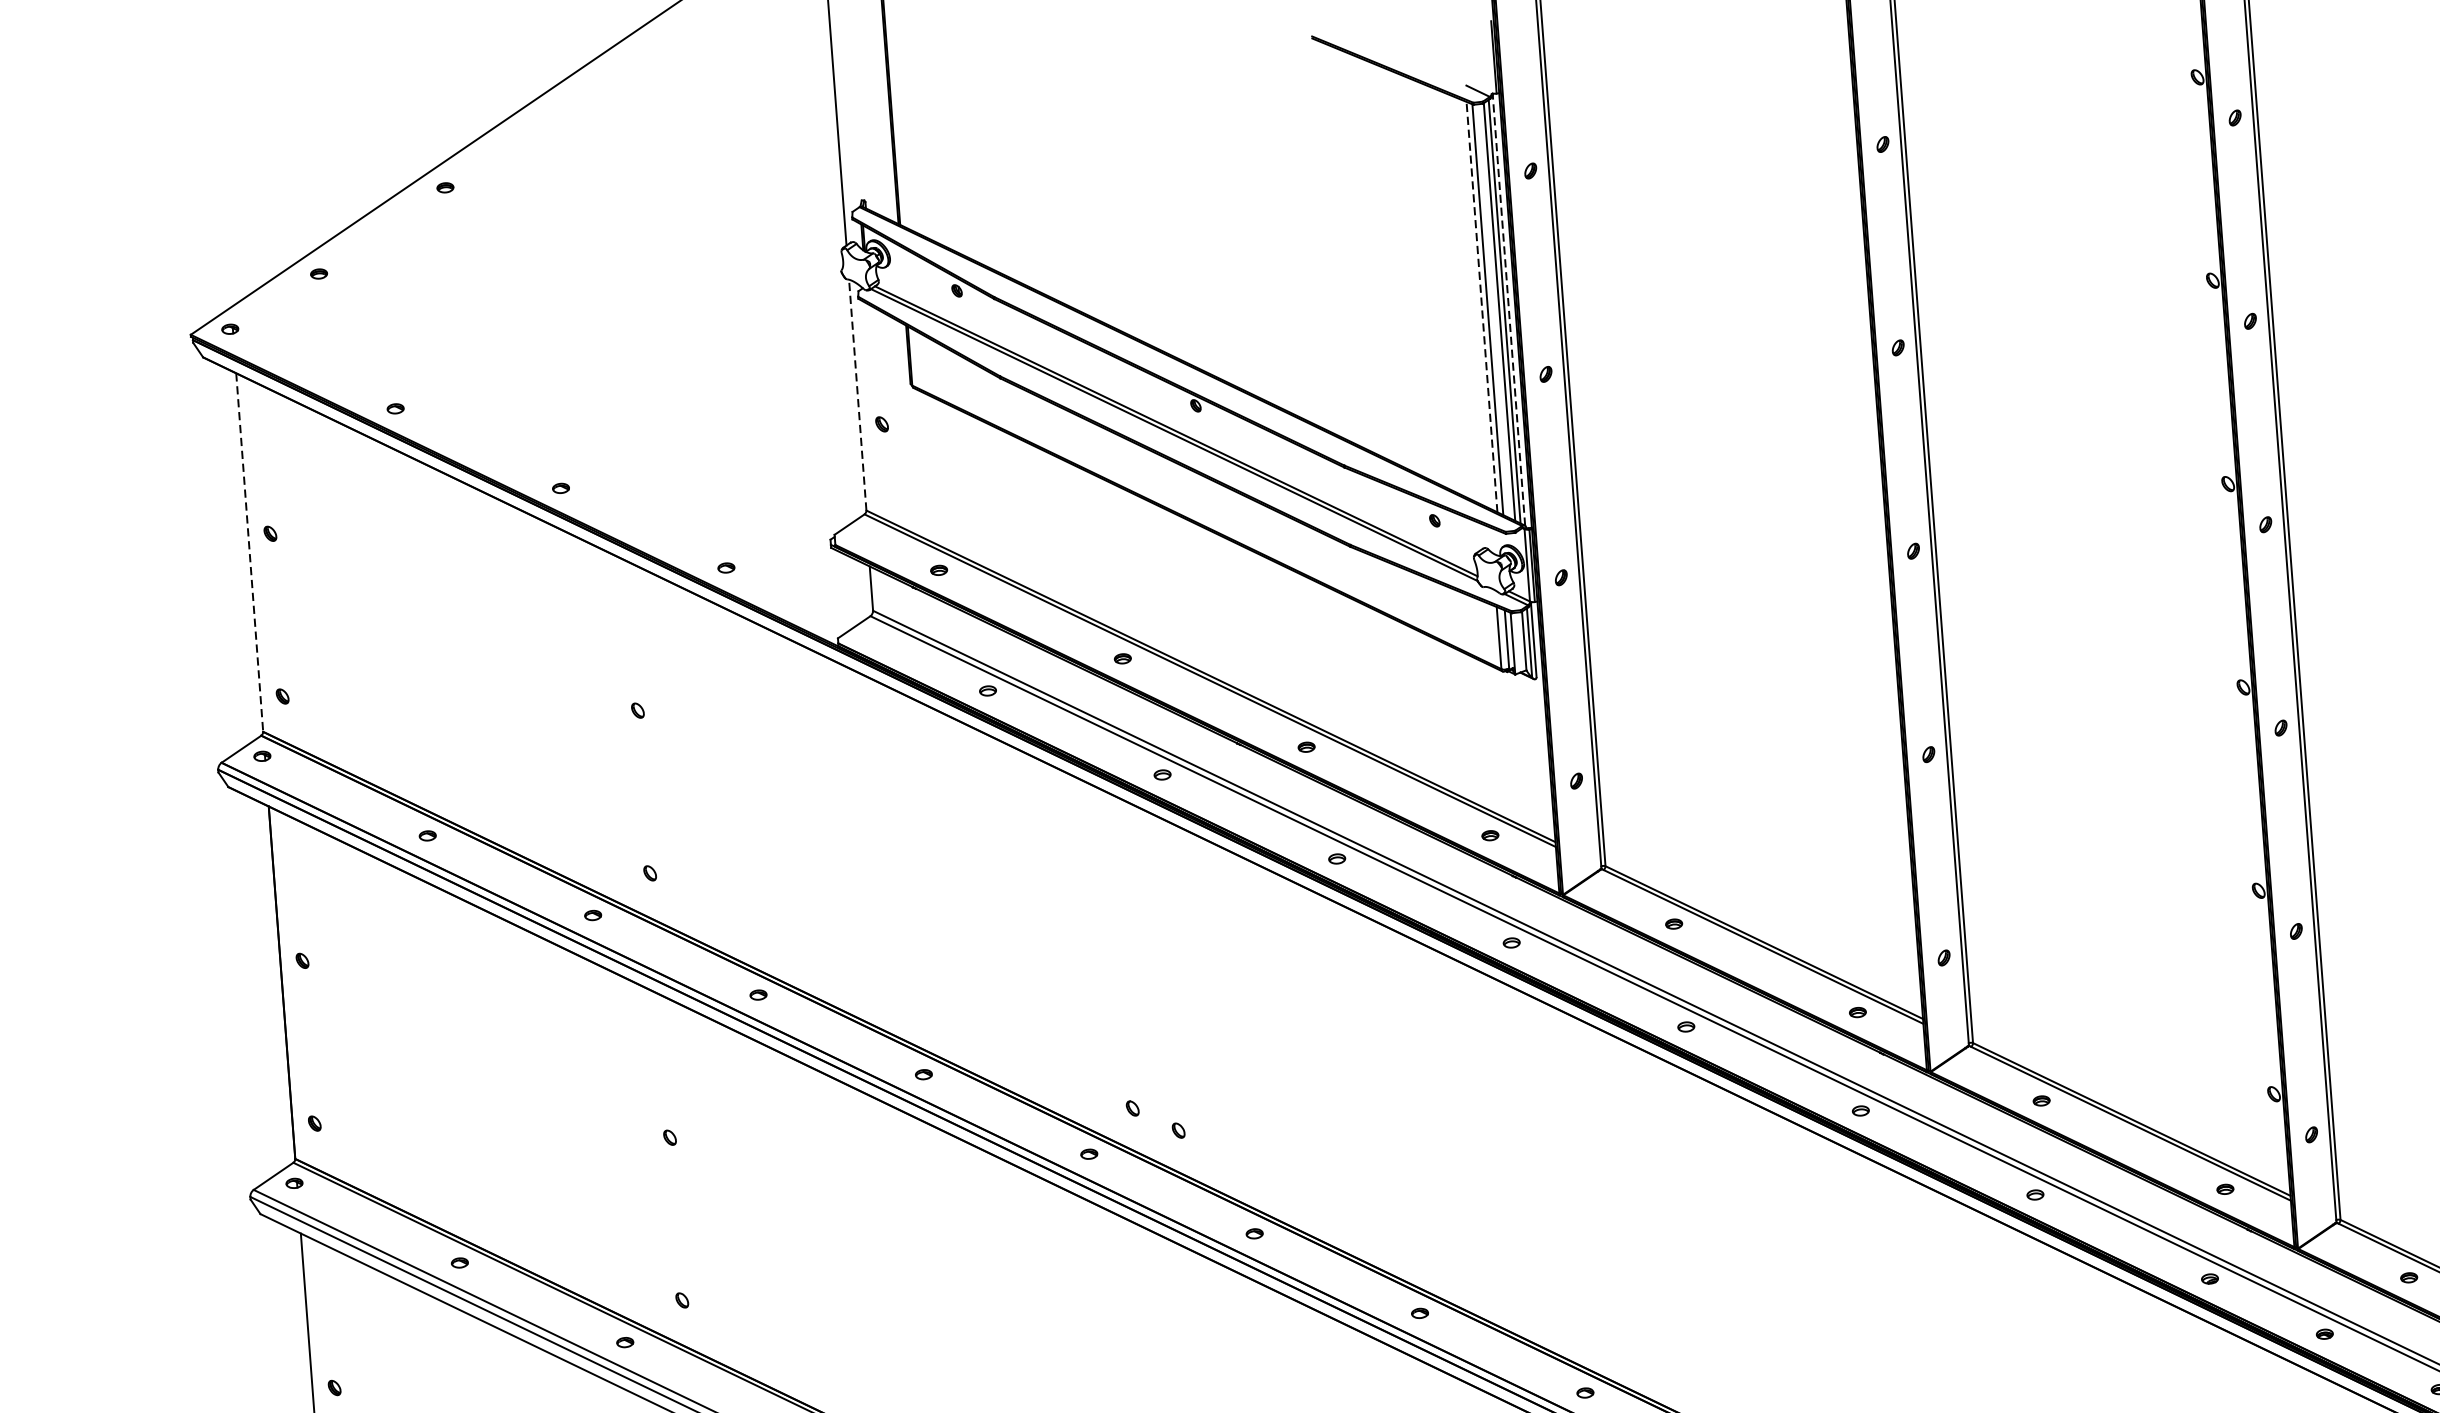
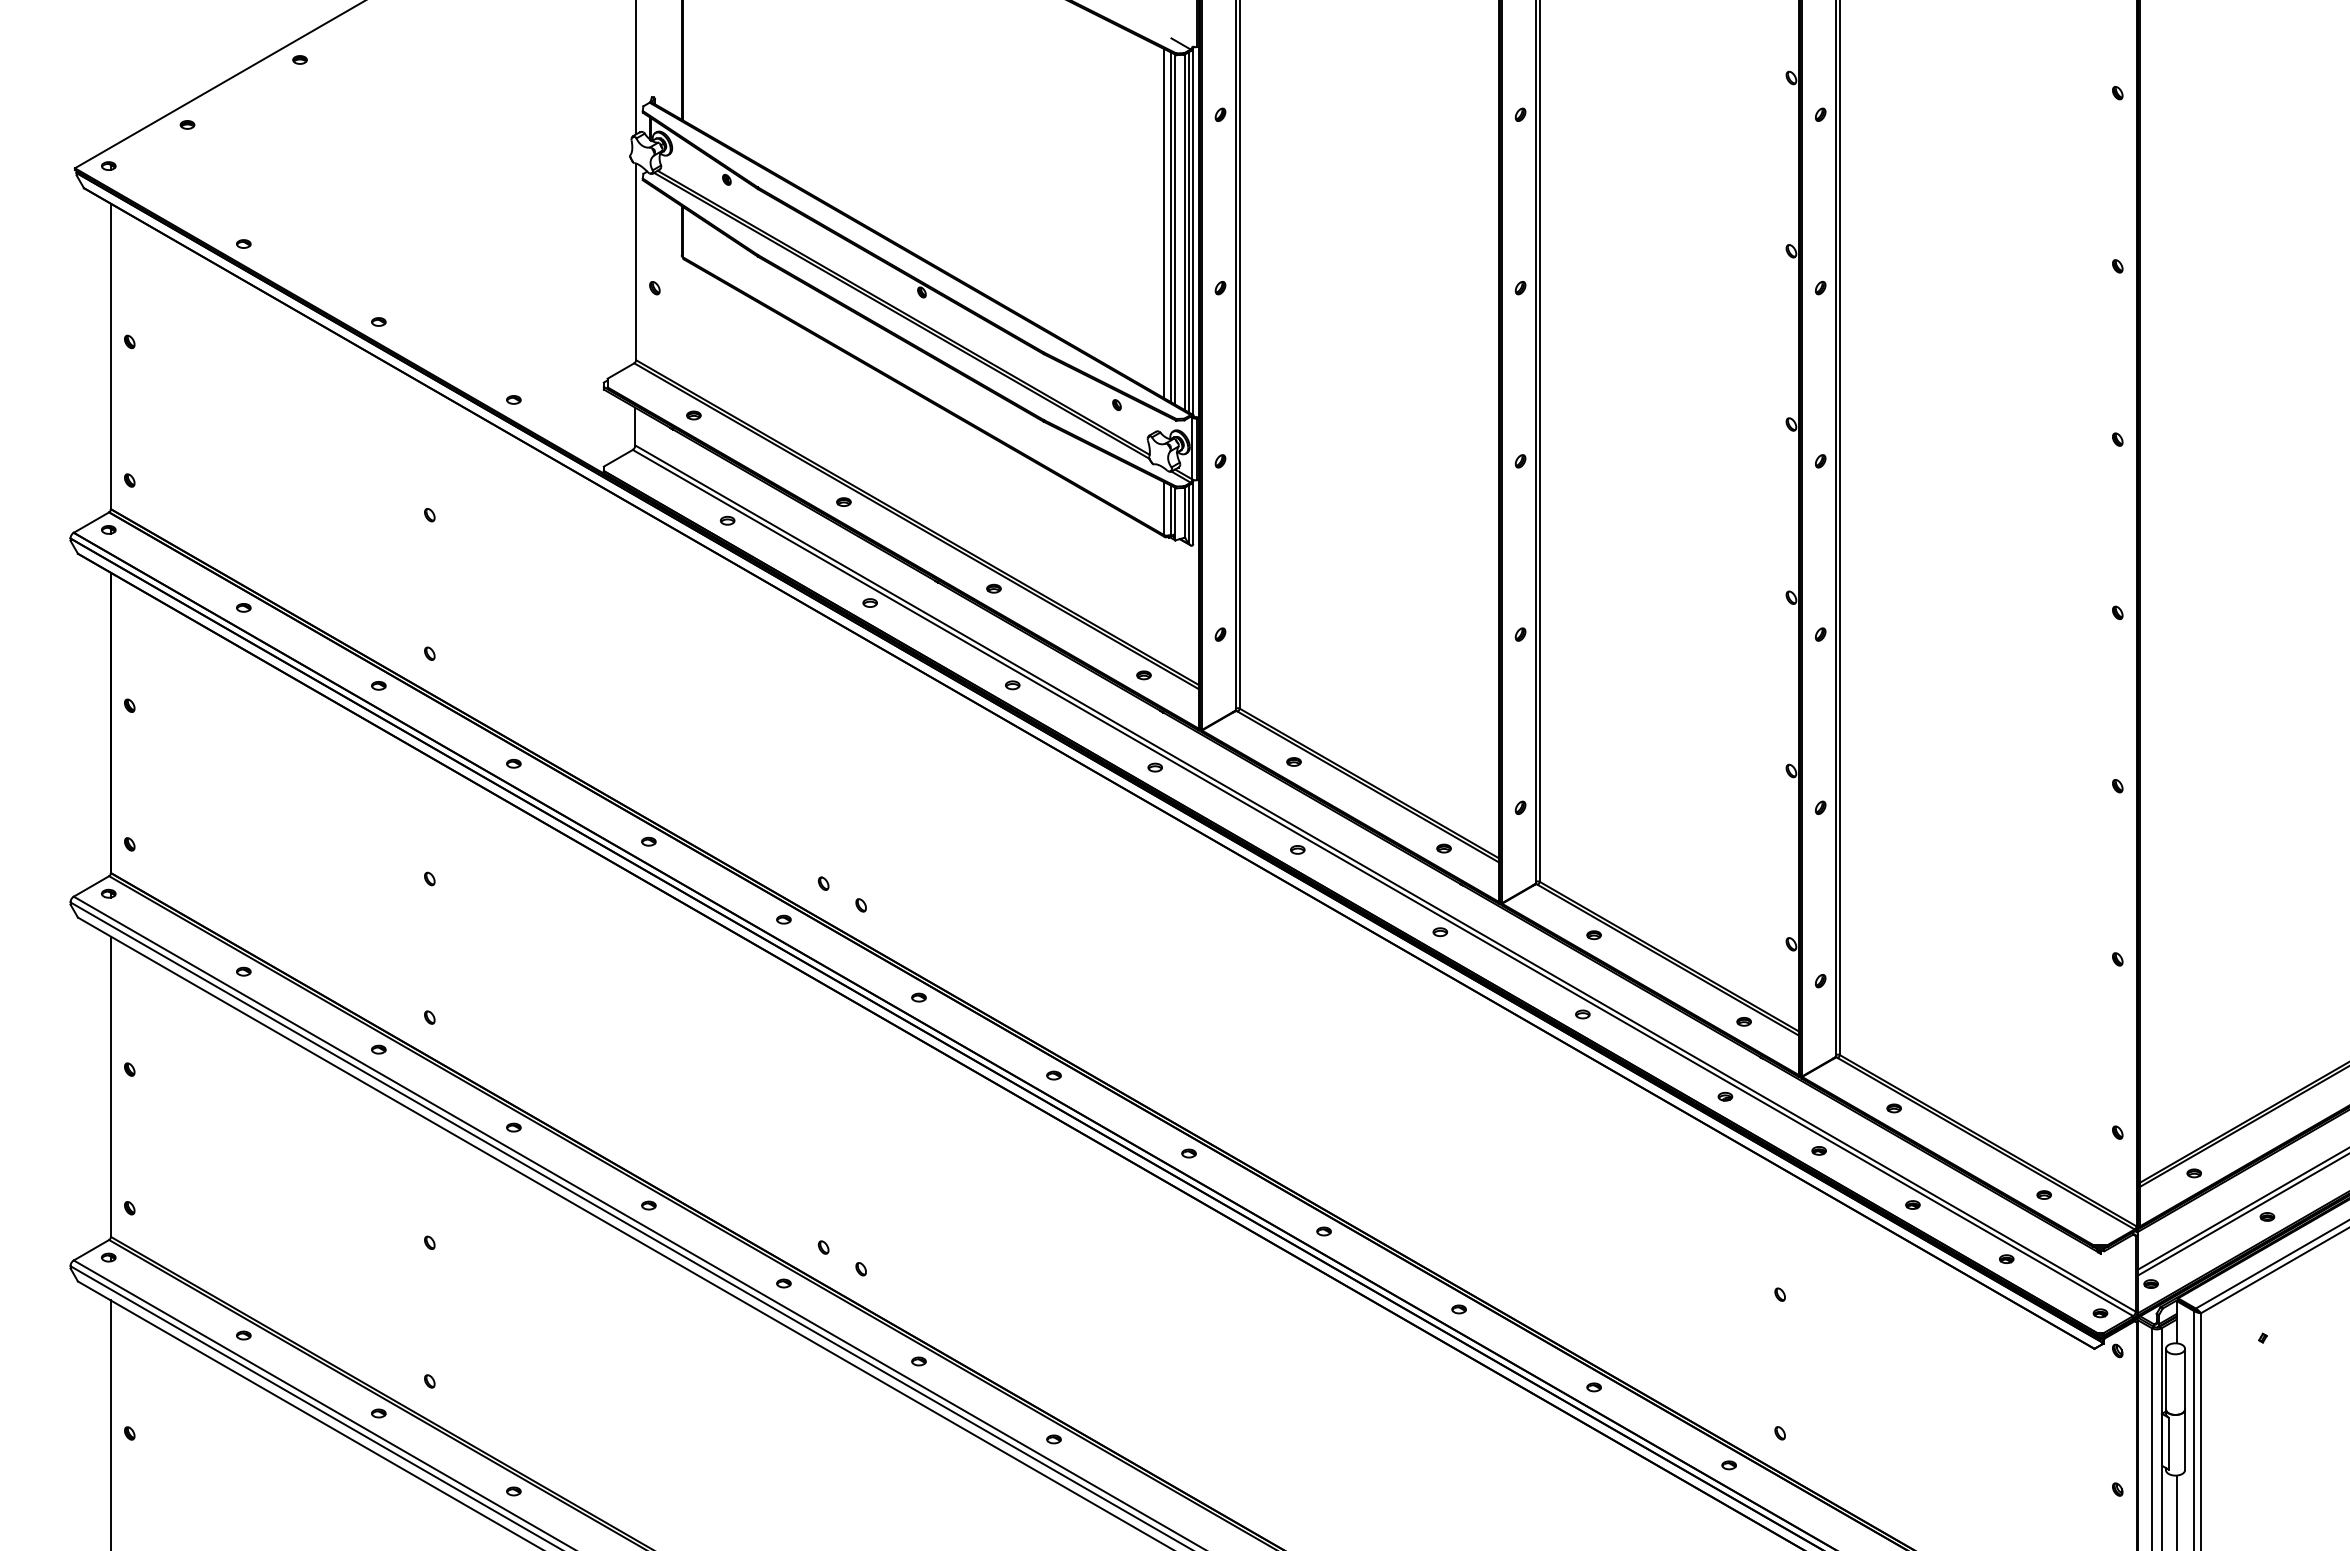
line: (1473, 303) -> (1163, 223), added
line: (1481, 307) -> (1170, 227), dashed -> solid
line: (1509, 310) -> (1193, 231), dashed -> solid
line: (858, 394) -> (636, 261), dashed -> solid
line: (250, 552) -> (111, 356), dashed -> solid

